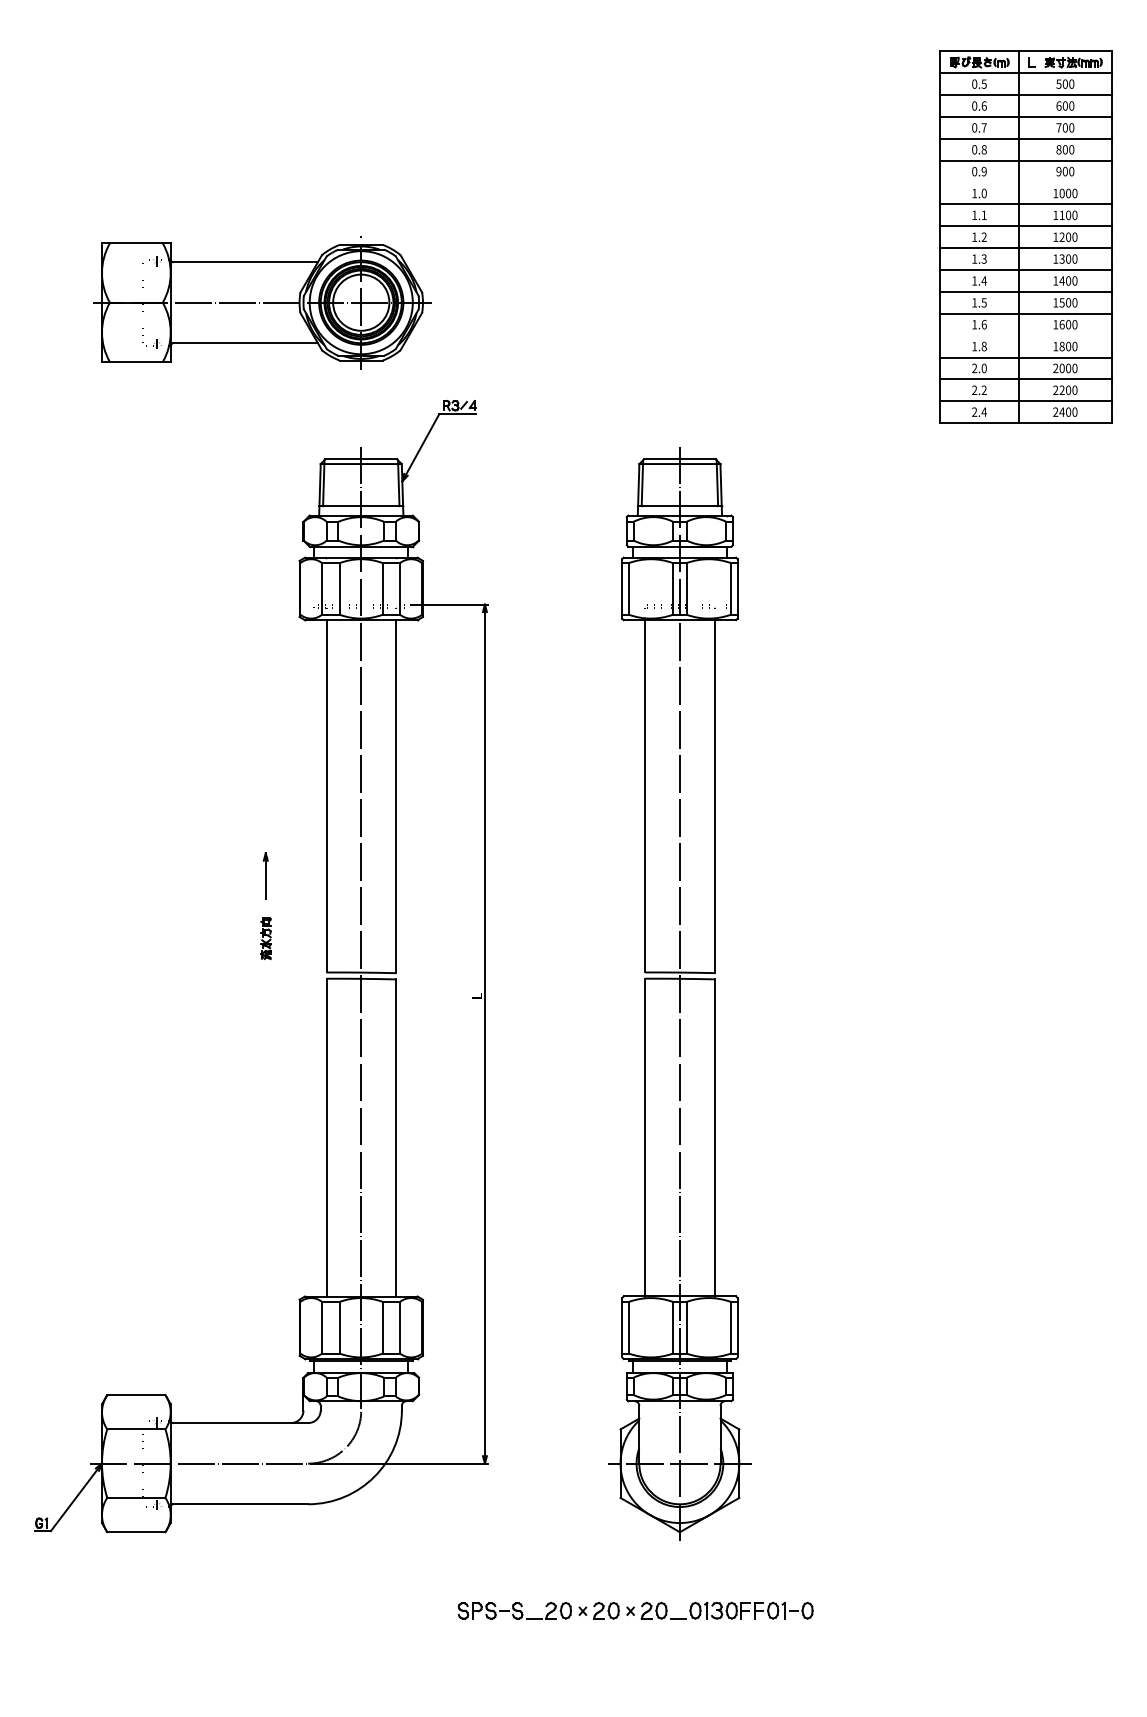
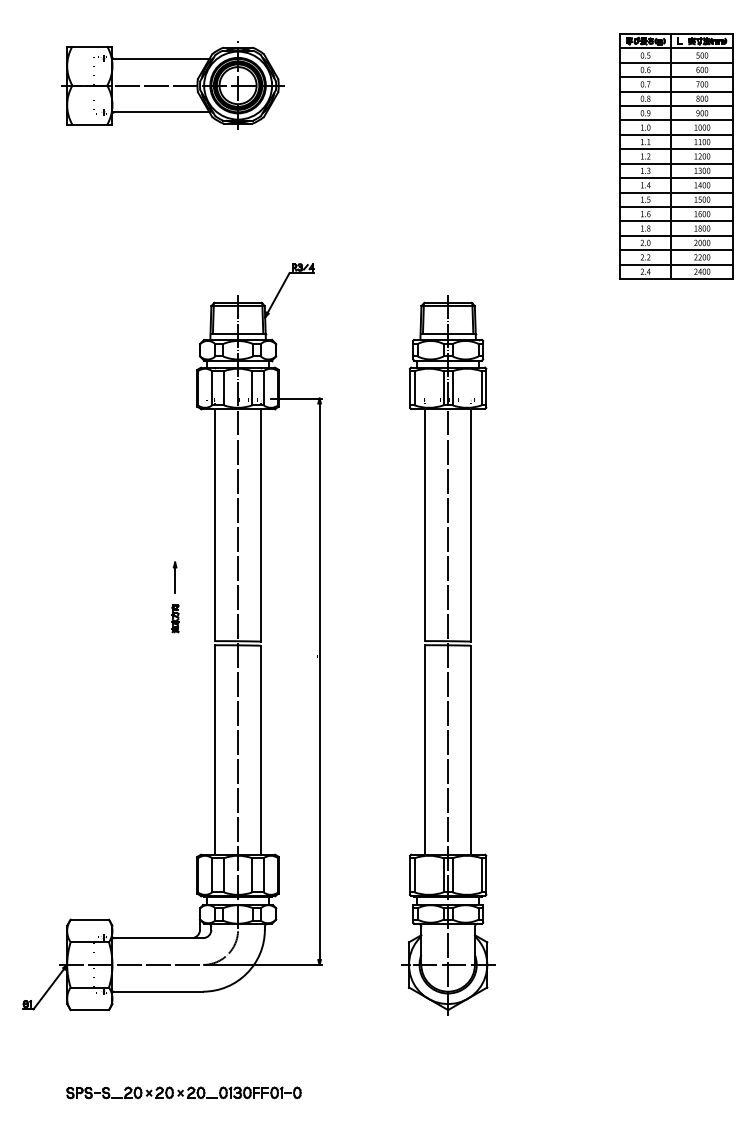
line: (1026, 182) -> (676, 120), added
part: (261, 302) -> (172, 85), moved
line: (1026, 335) -> (676, 221), added
part: (634, 1610) -> (183, 1092), moved

